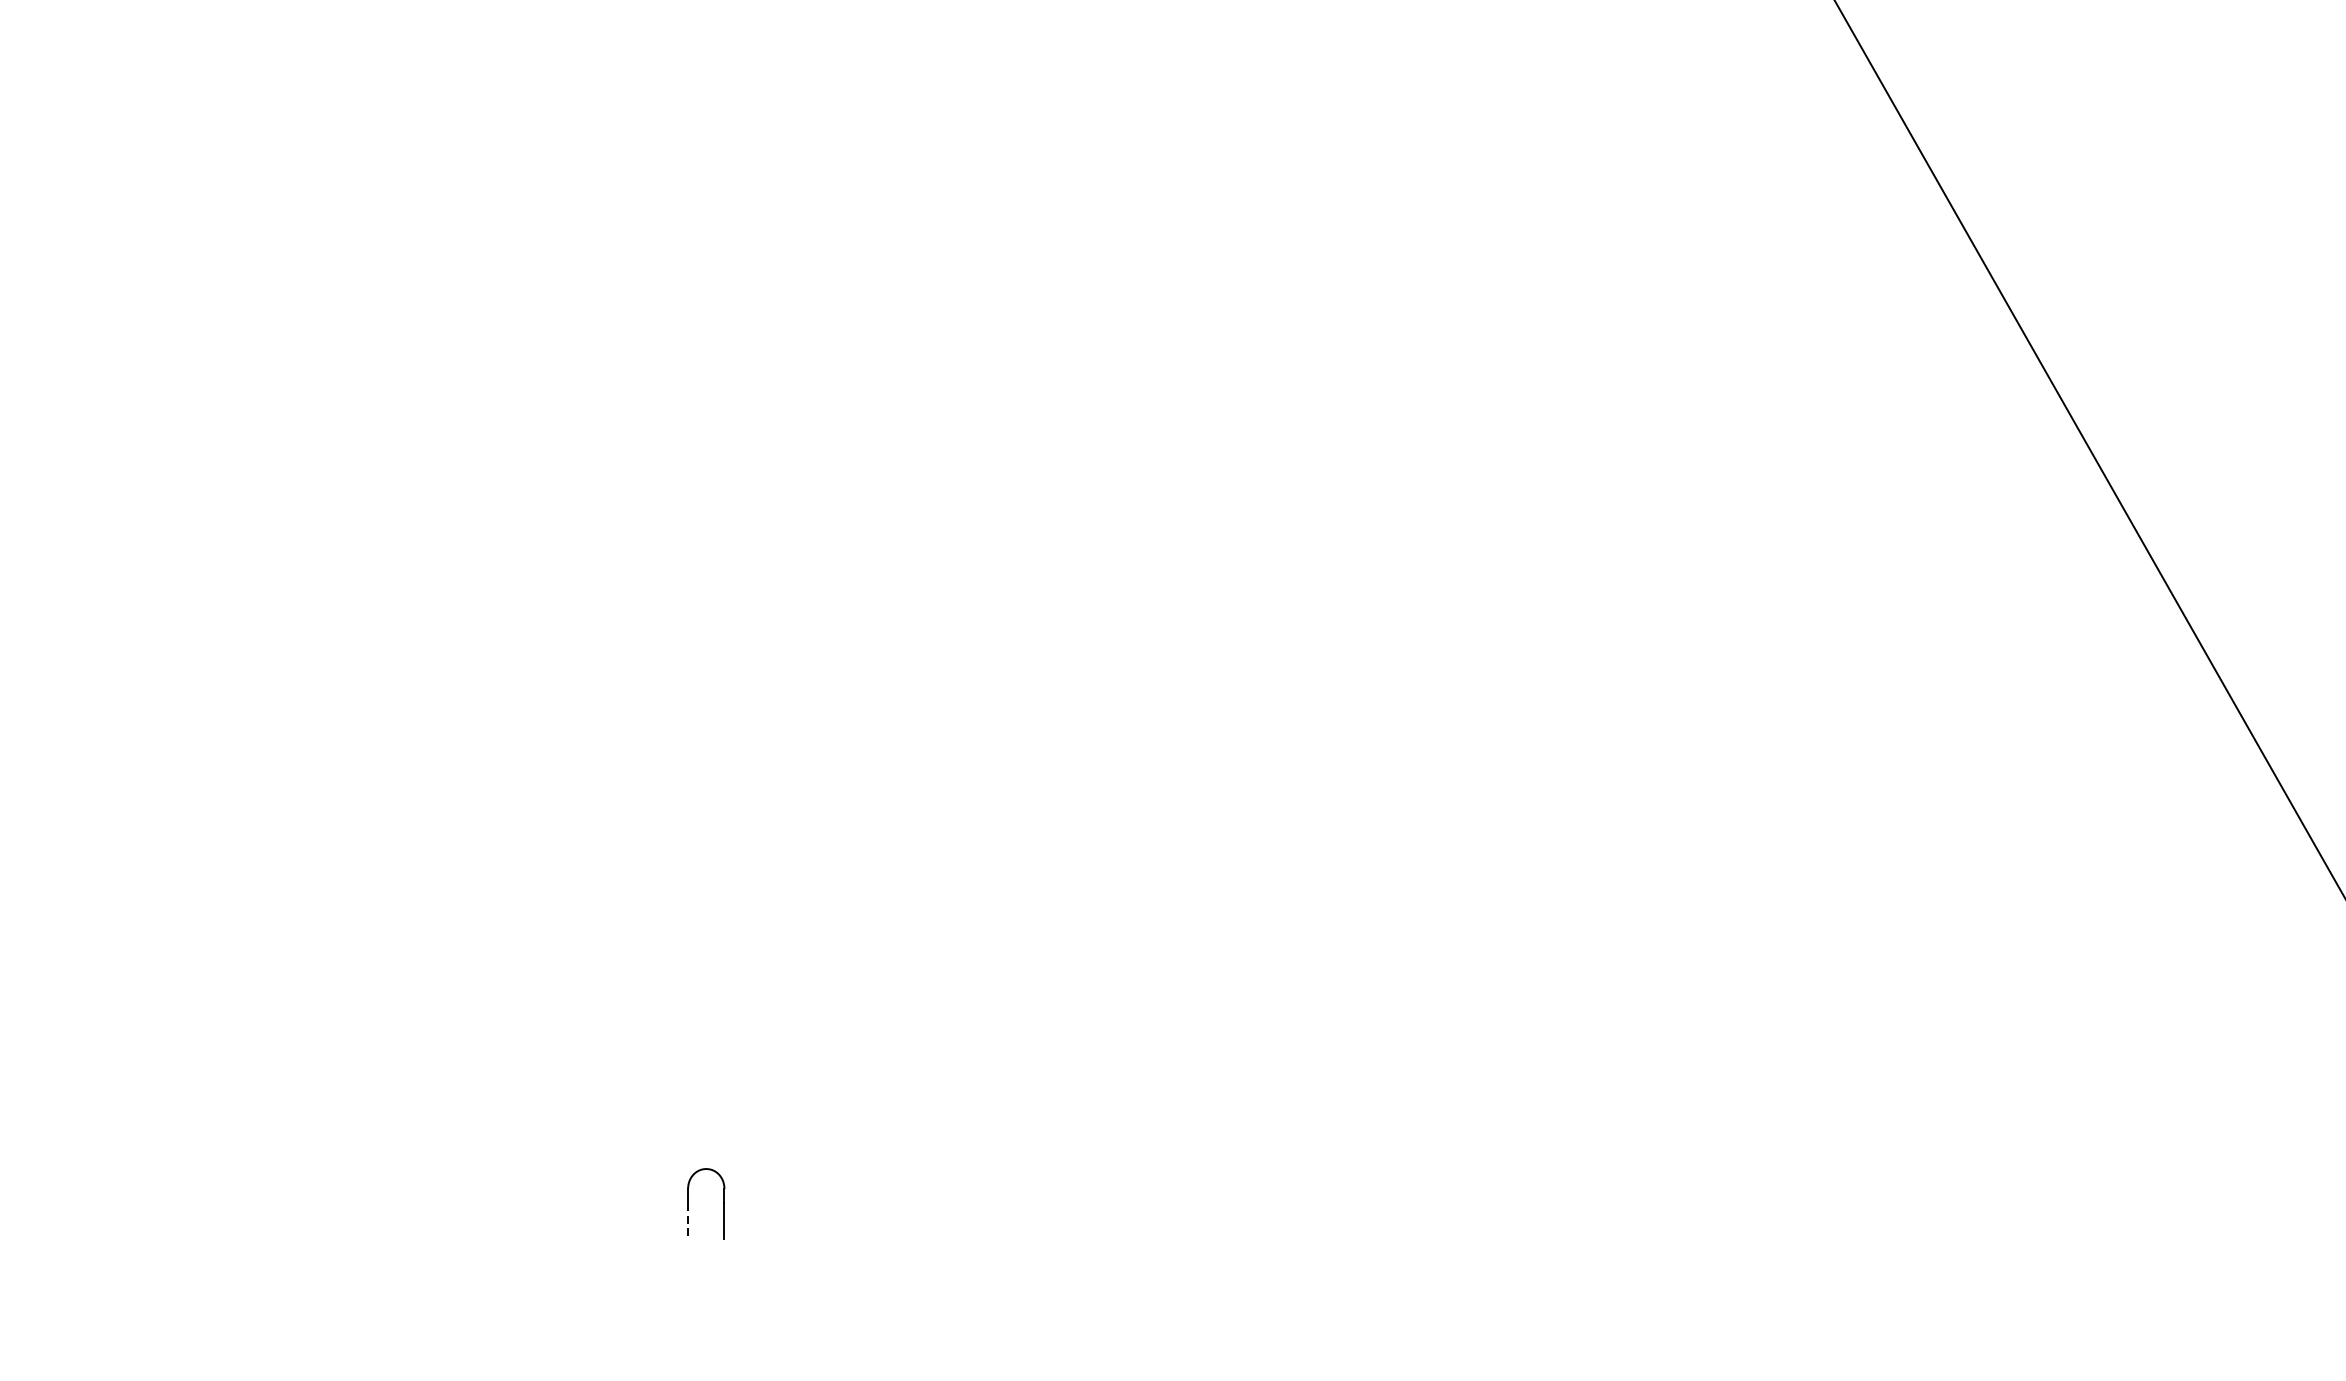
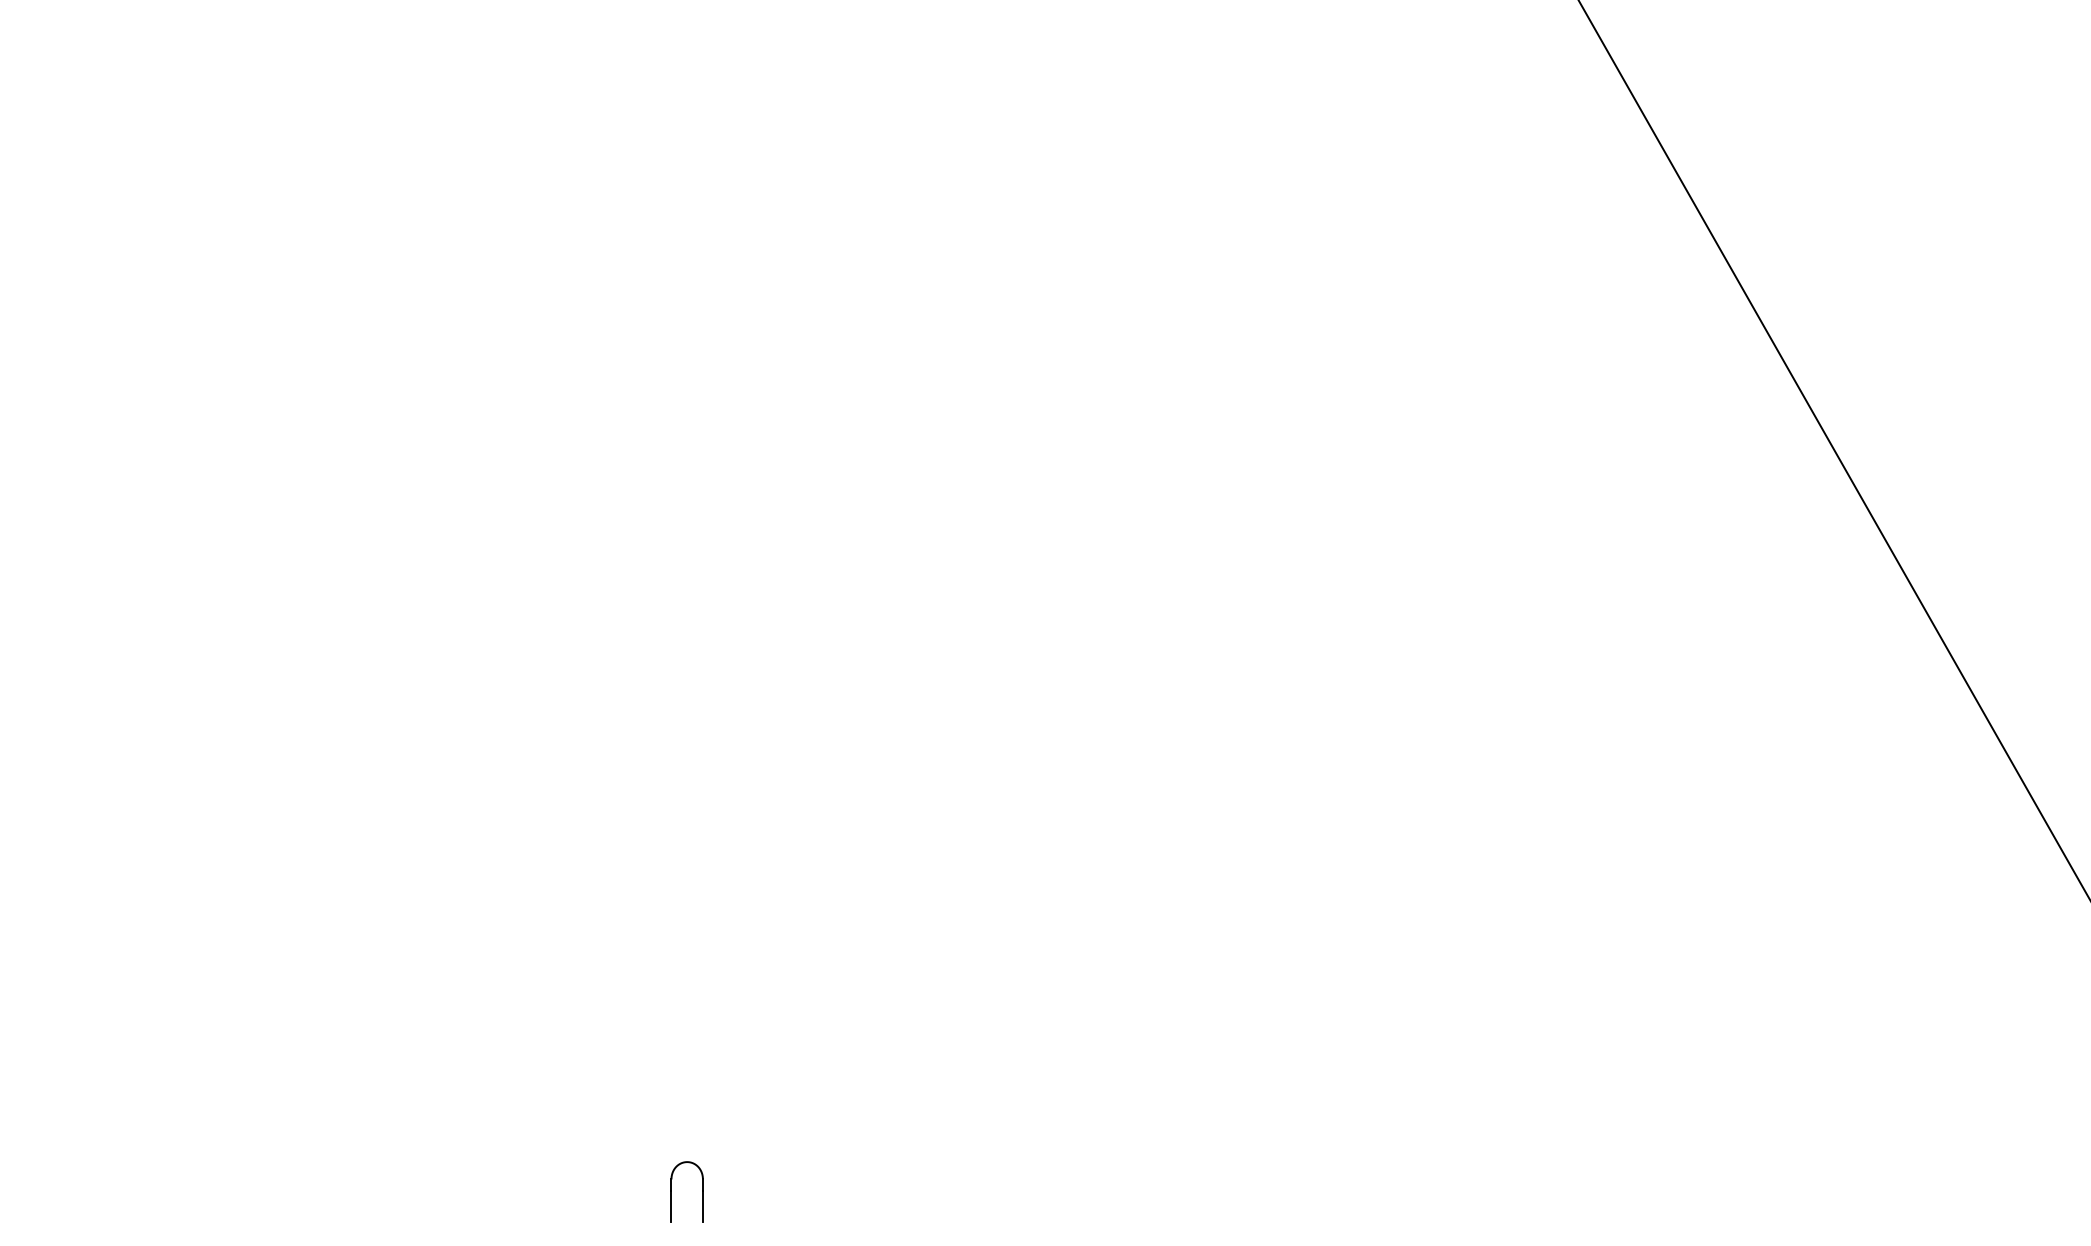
line: (688, 1220) -> (671, 1206), dashed -> solid

